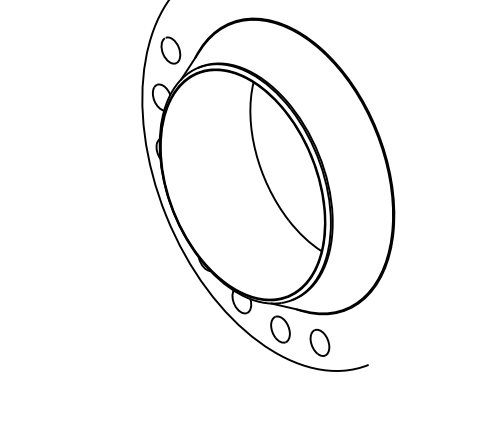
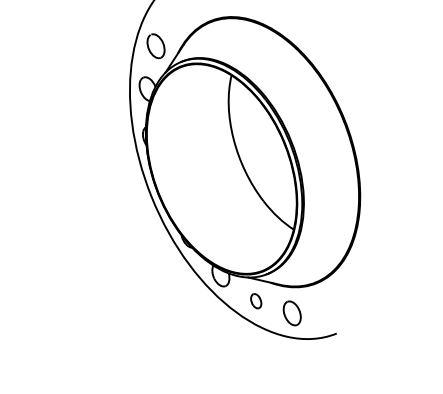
part: (280, 329) -> (256, 301), size x0.6

